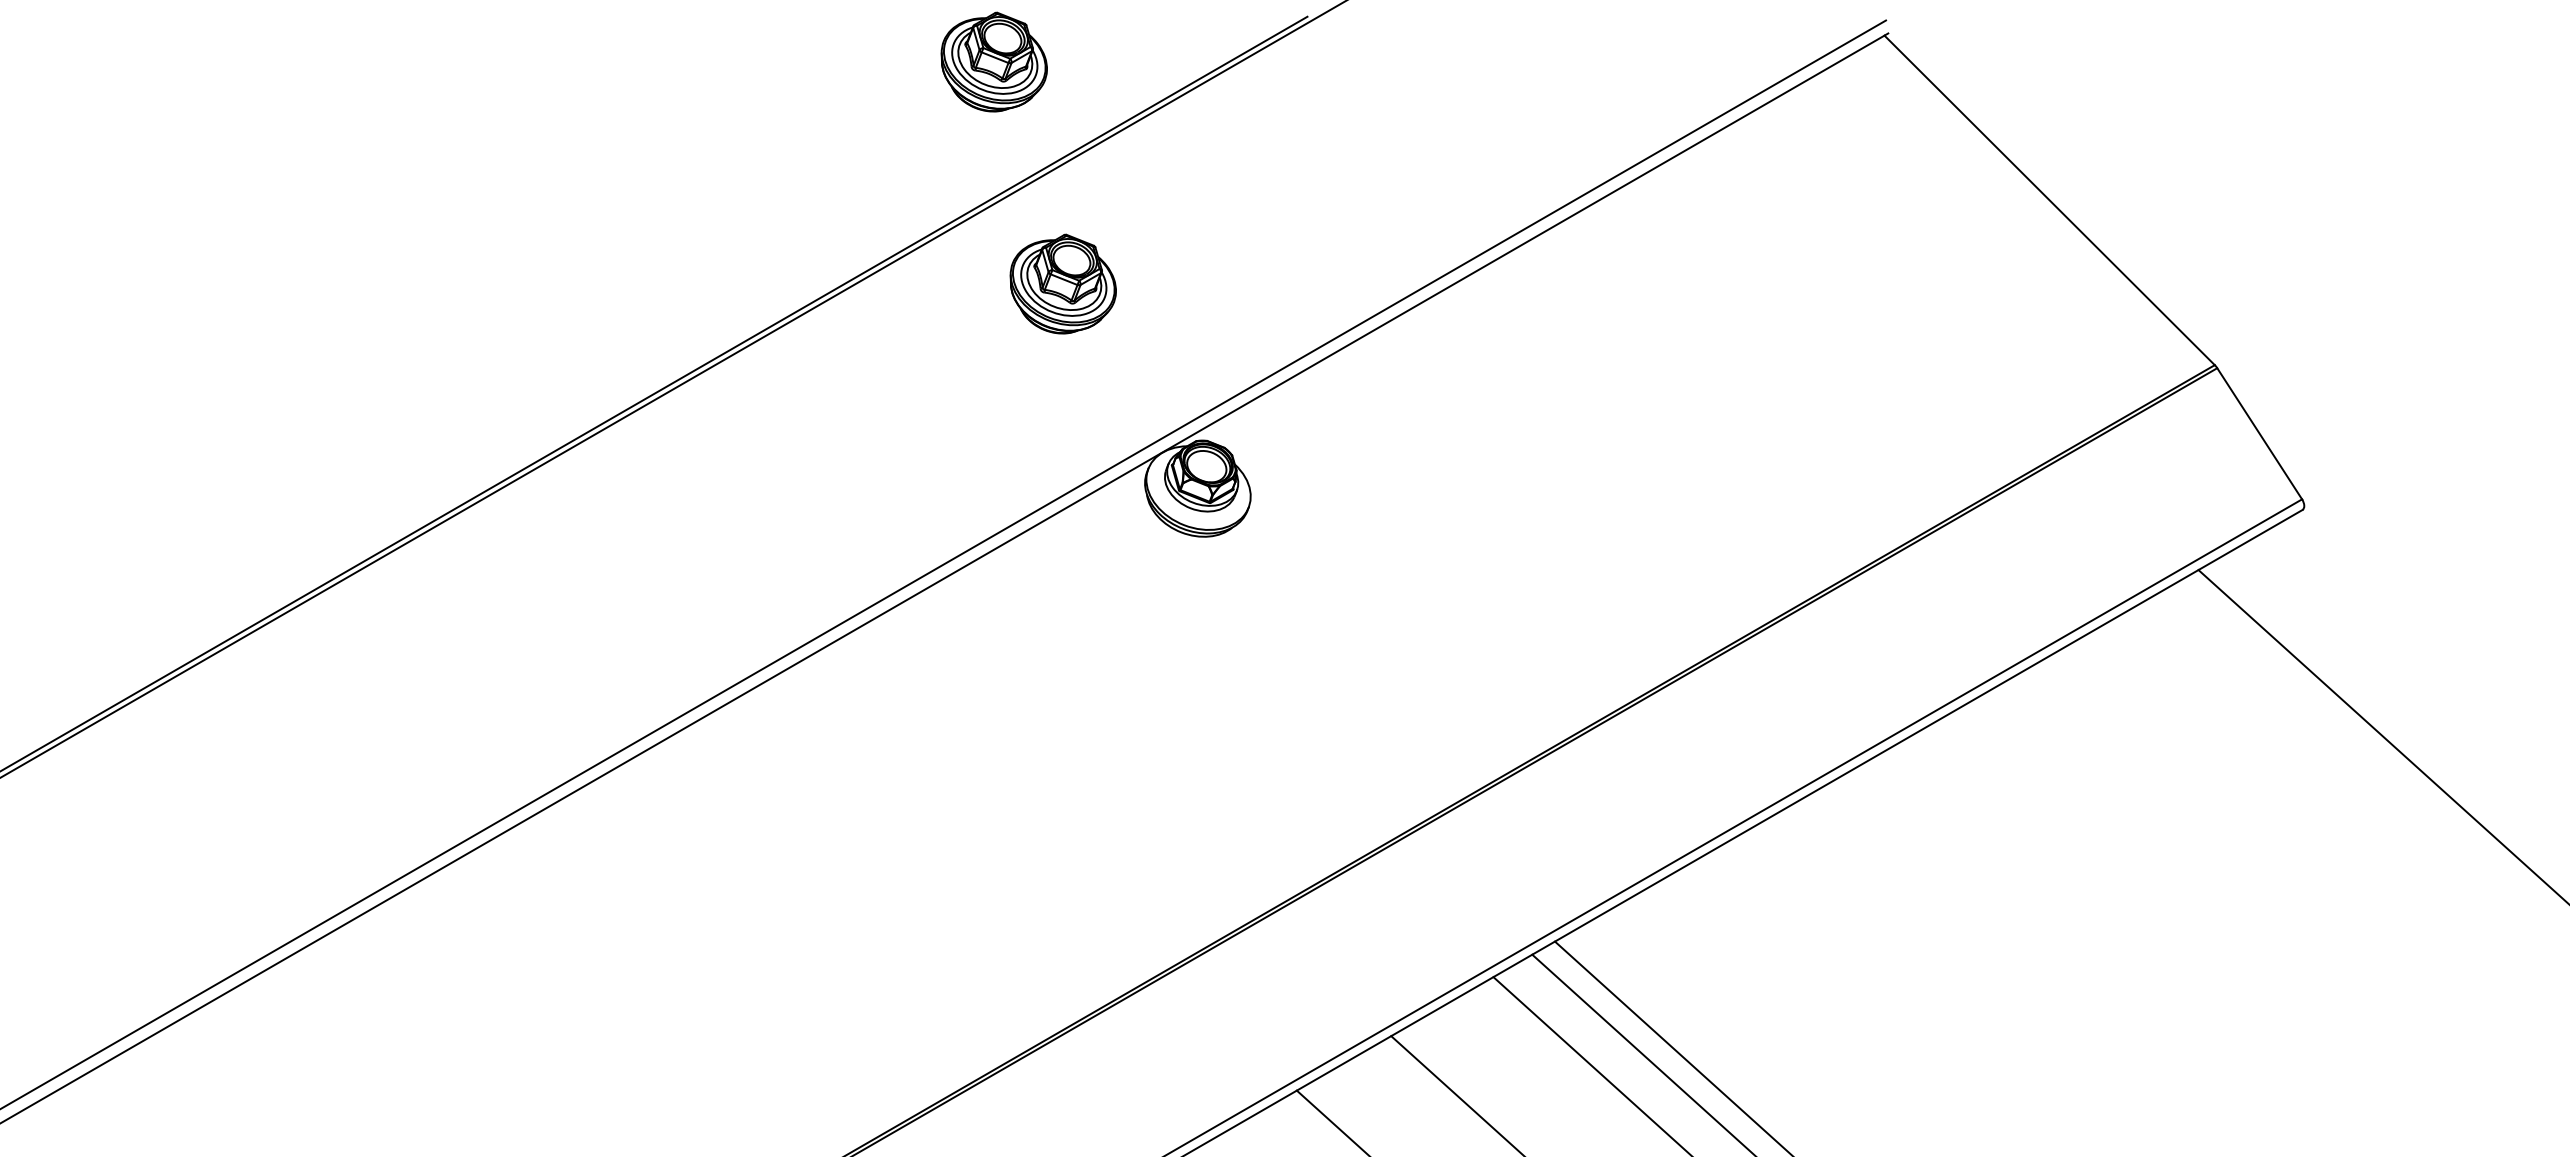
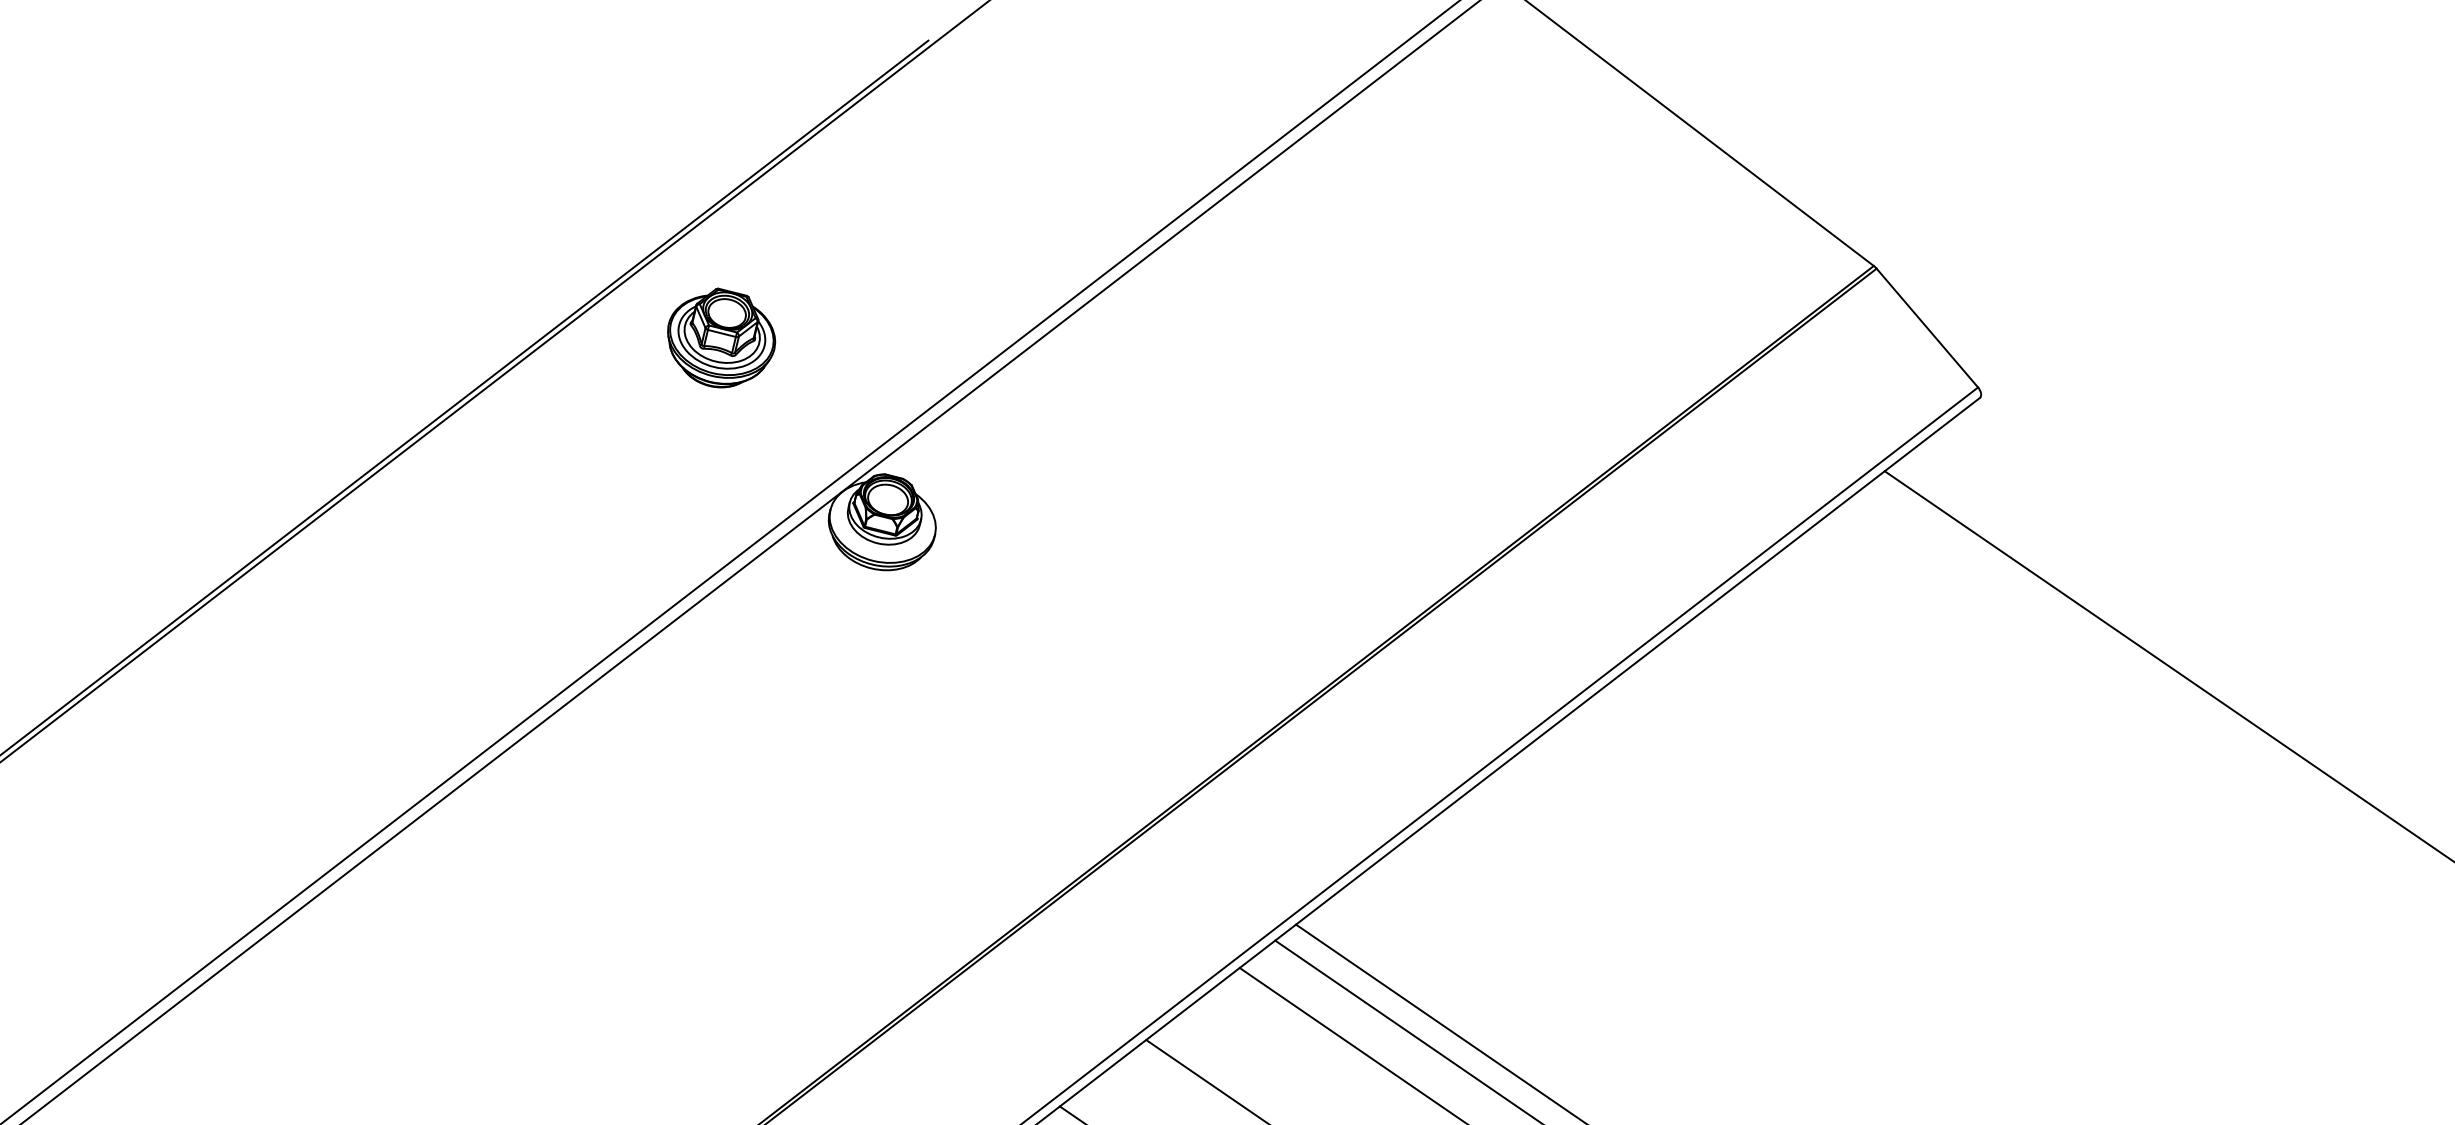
part: (993, 61) -> (623, 126), removed

